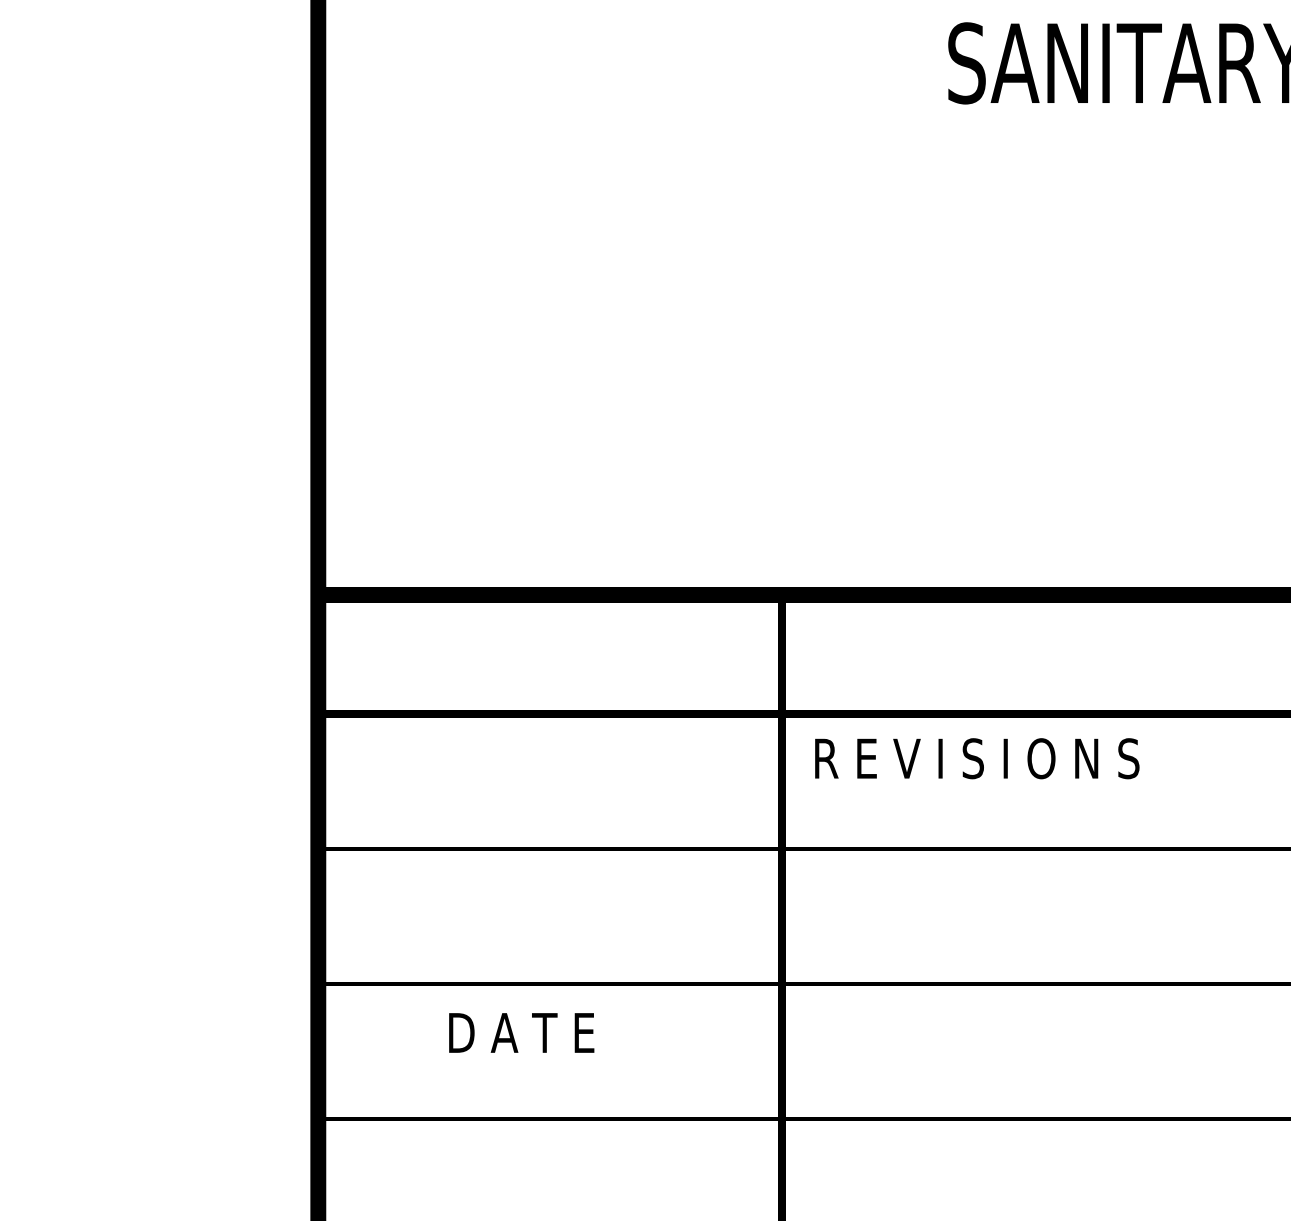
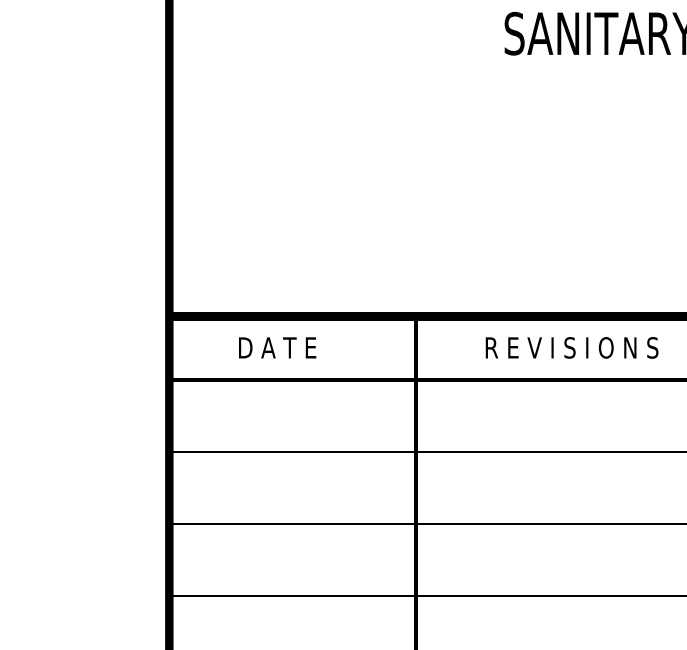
text: (976, 757) -> (571, 347), moved
text: (521, 1032) -> (277, 347), moved

